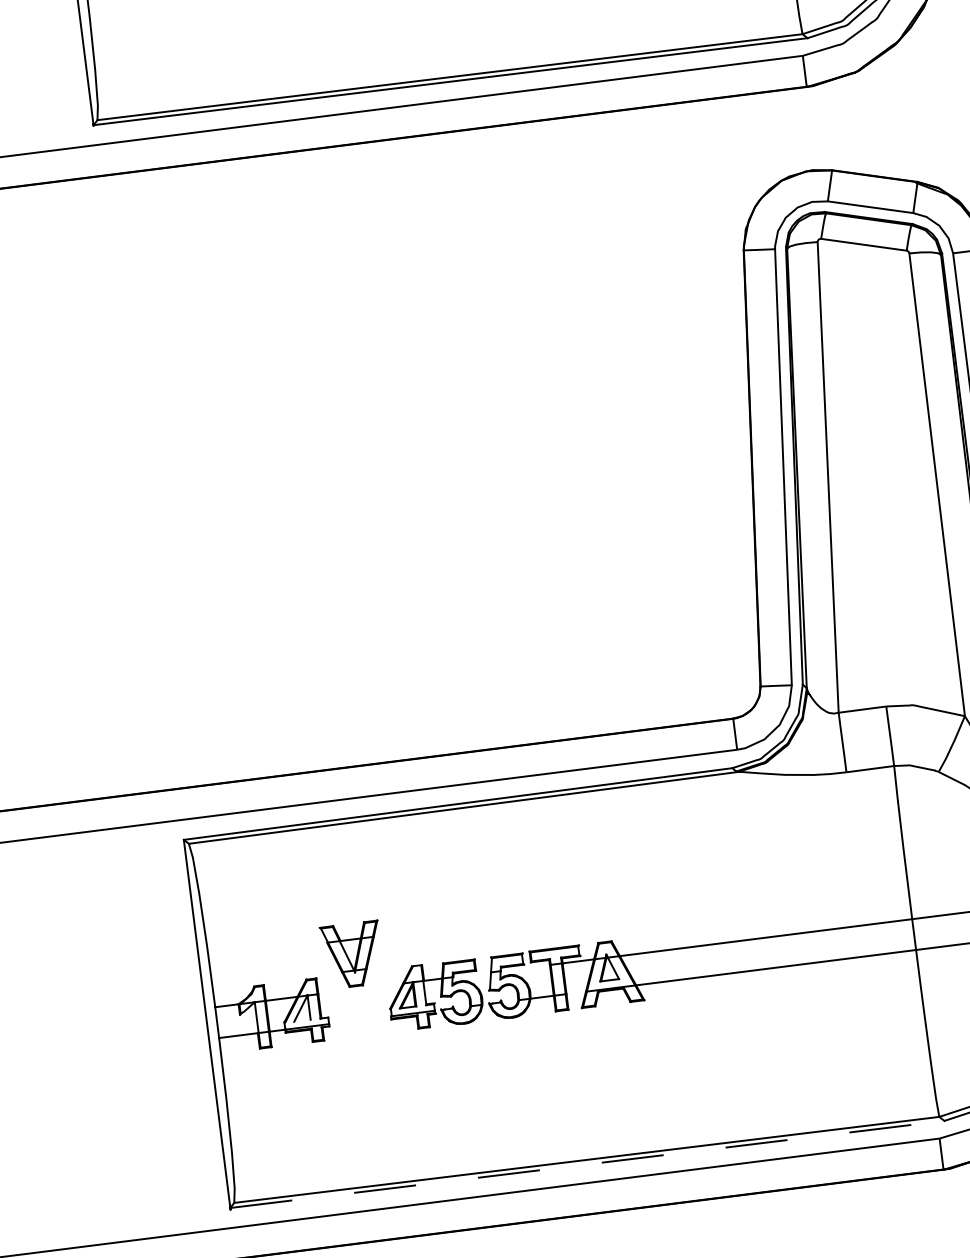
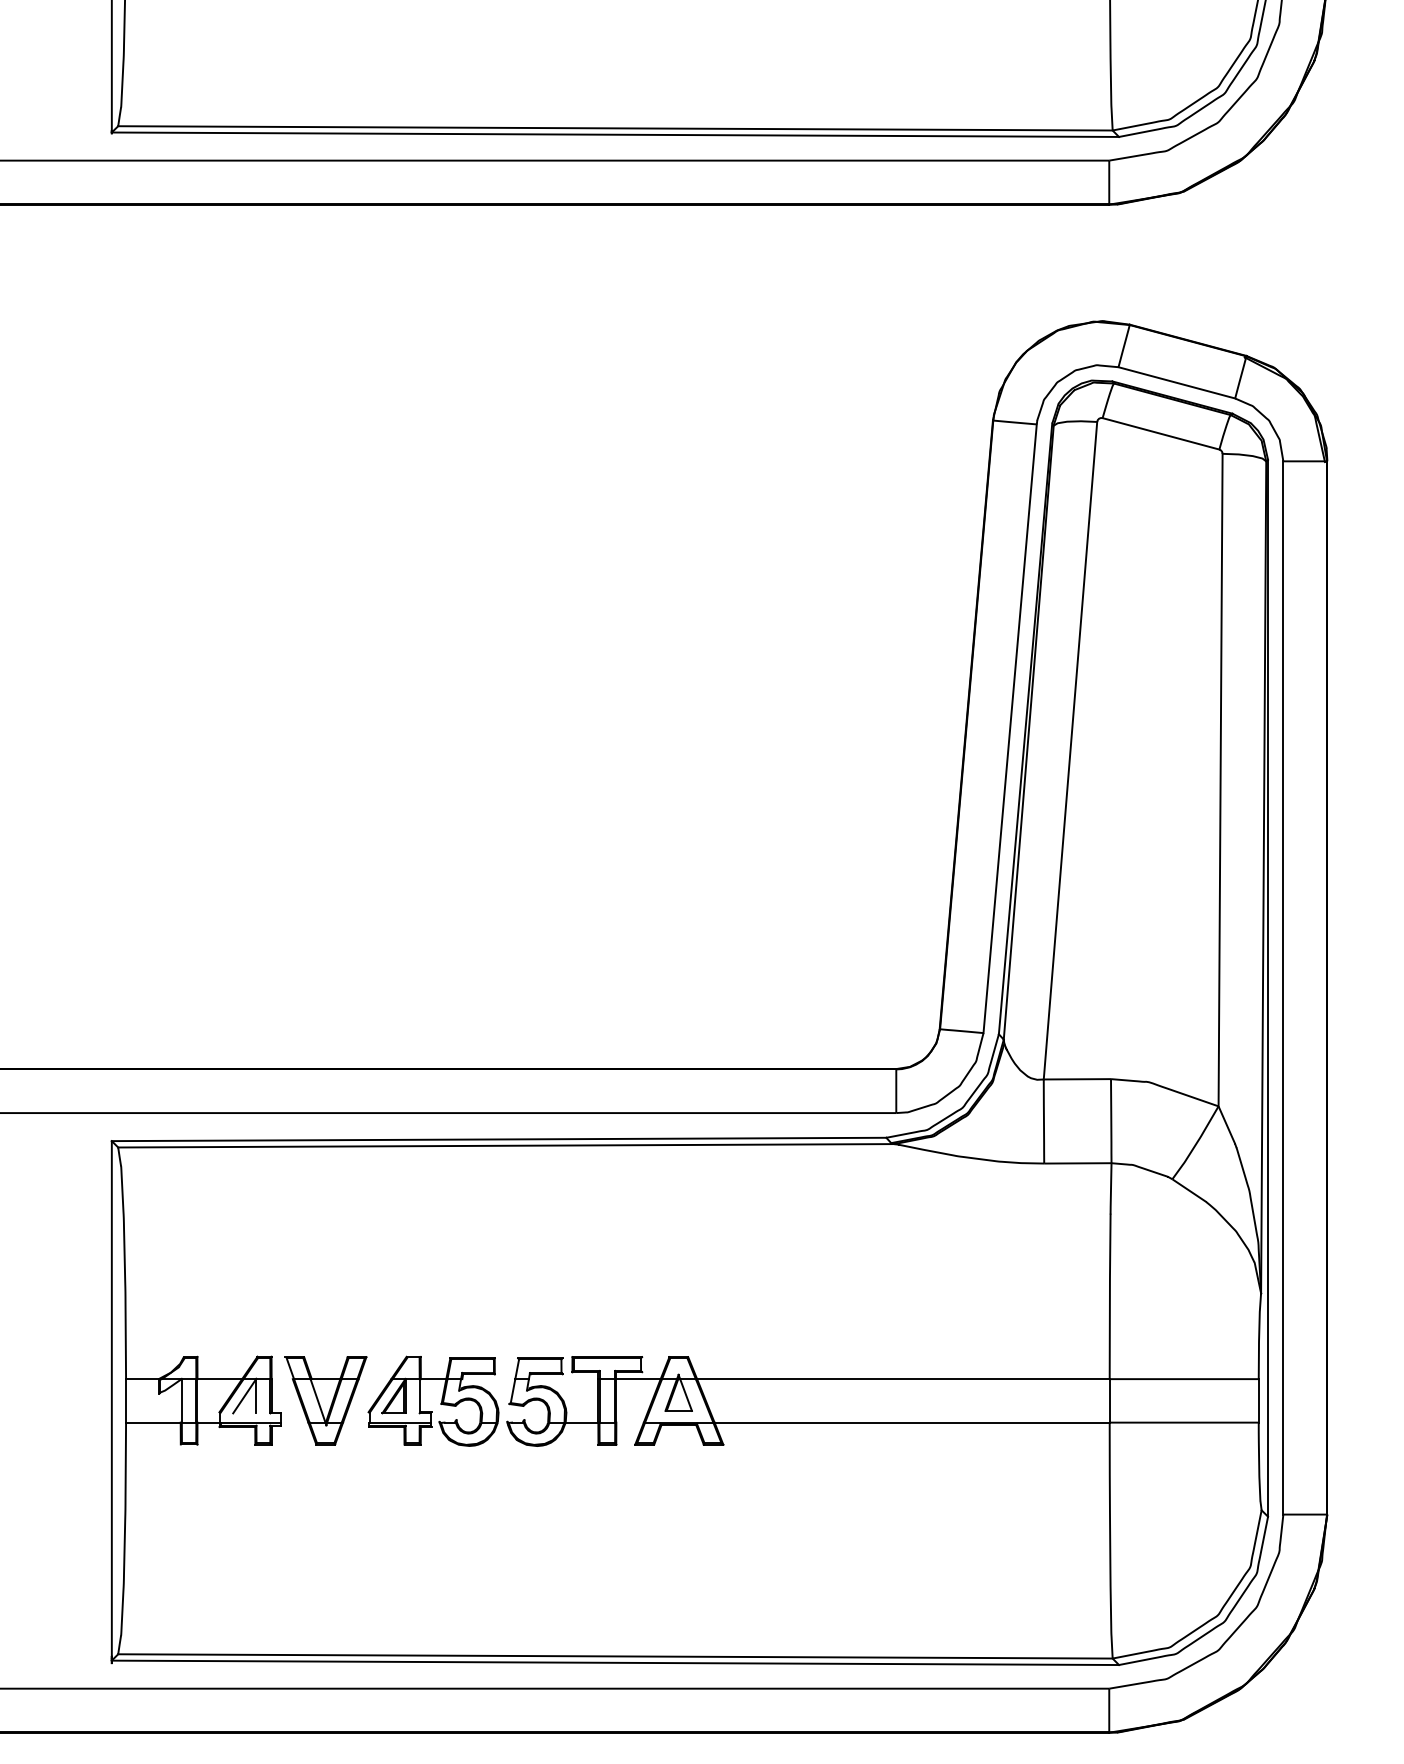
part: (352, 954) -> (325, 1400), moved
line: (587, 1164) -> (615, 1662), dashed -> solid

